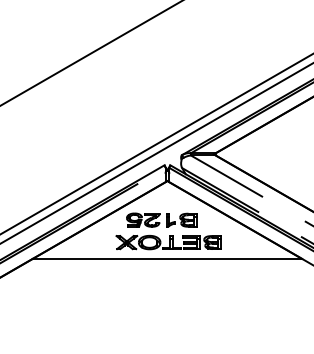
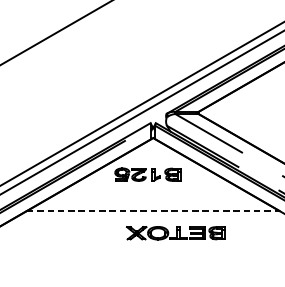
part: (168, 242) -> (175, 233), moved
line: (167, 258) -> (153, 210), solid -> dashed

